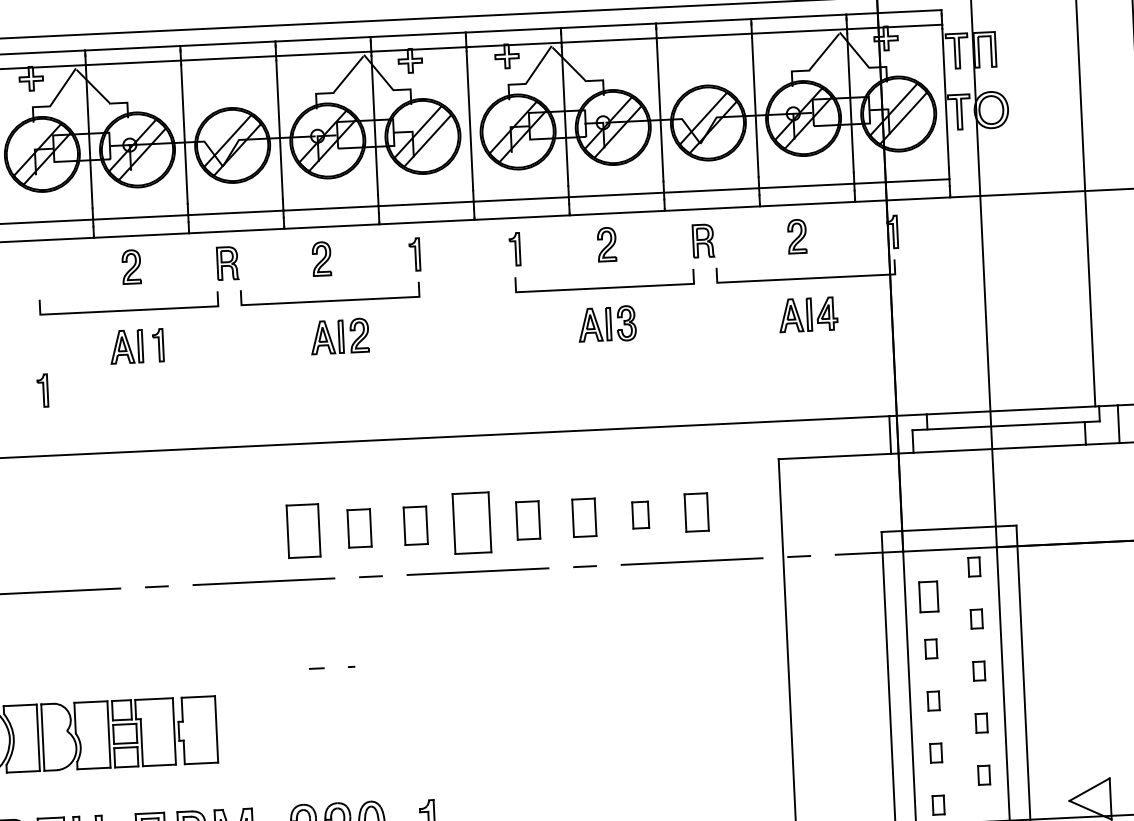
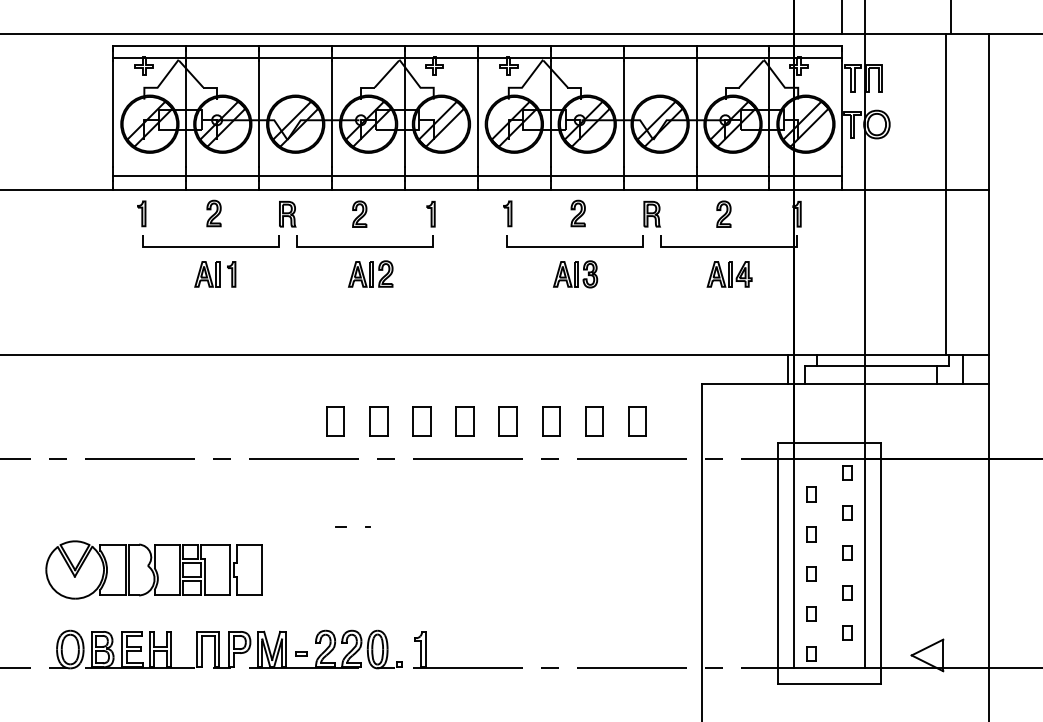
part: (42, 390) -> (141, 213), moved
part: (641, 515) -> (594, 421), size x1.43
part: (471, 523) -> (464, 421), size x0.62
part: (302, 531) -> (335, 421), size x0.71
part: (928, 597) -> (811, 494), size x0.62

